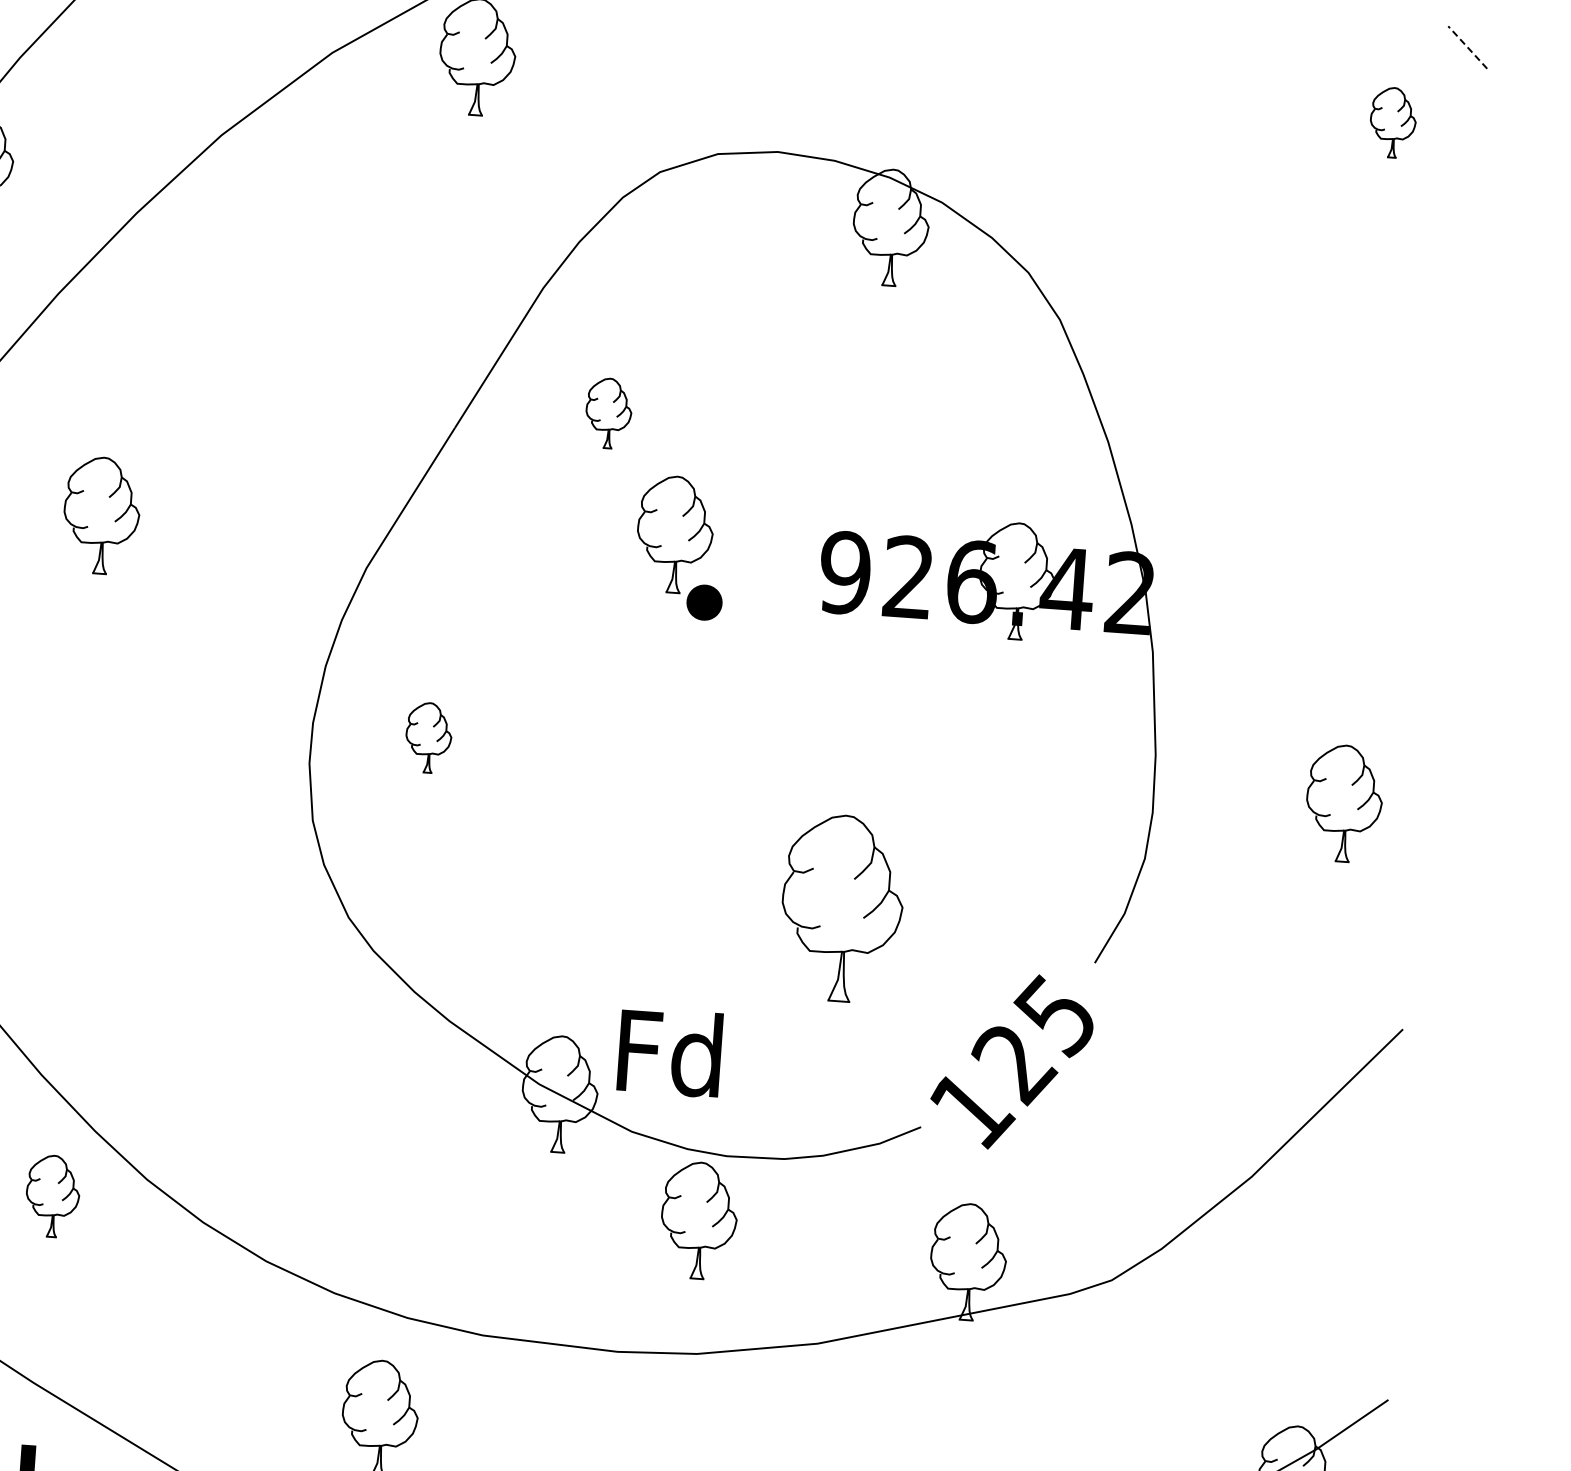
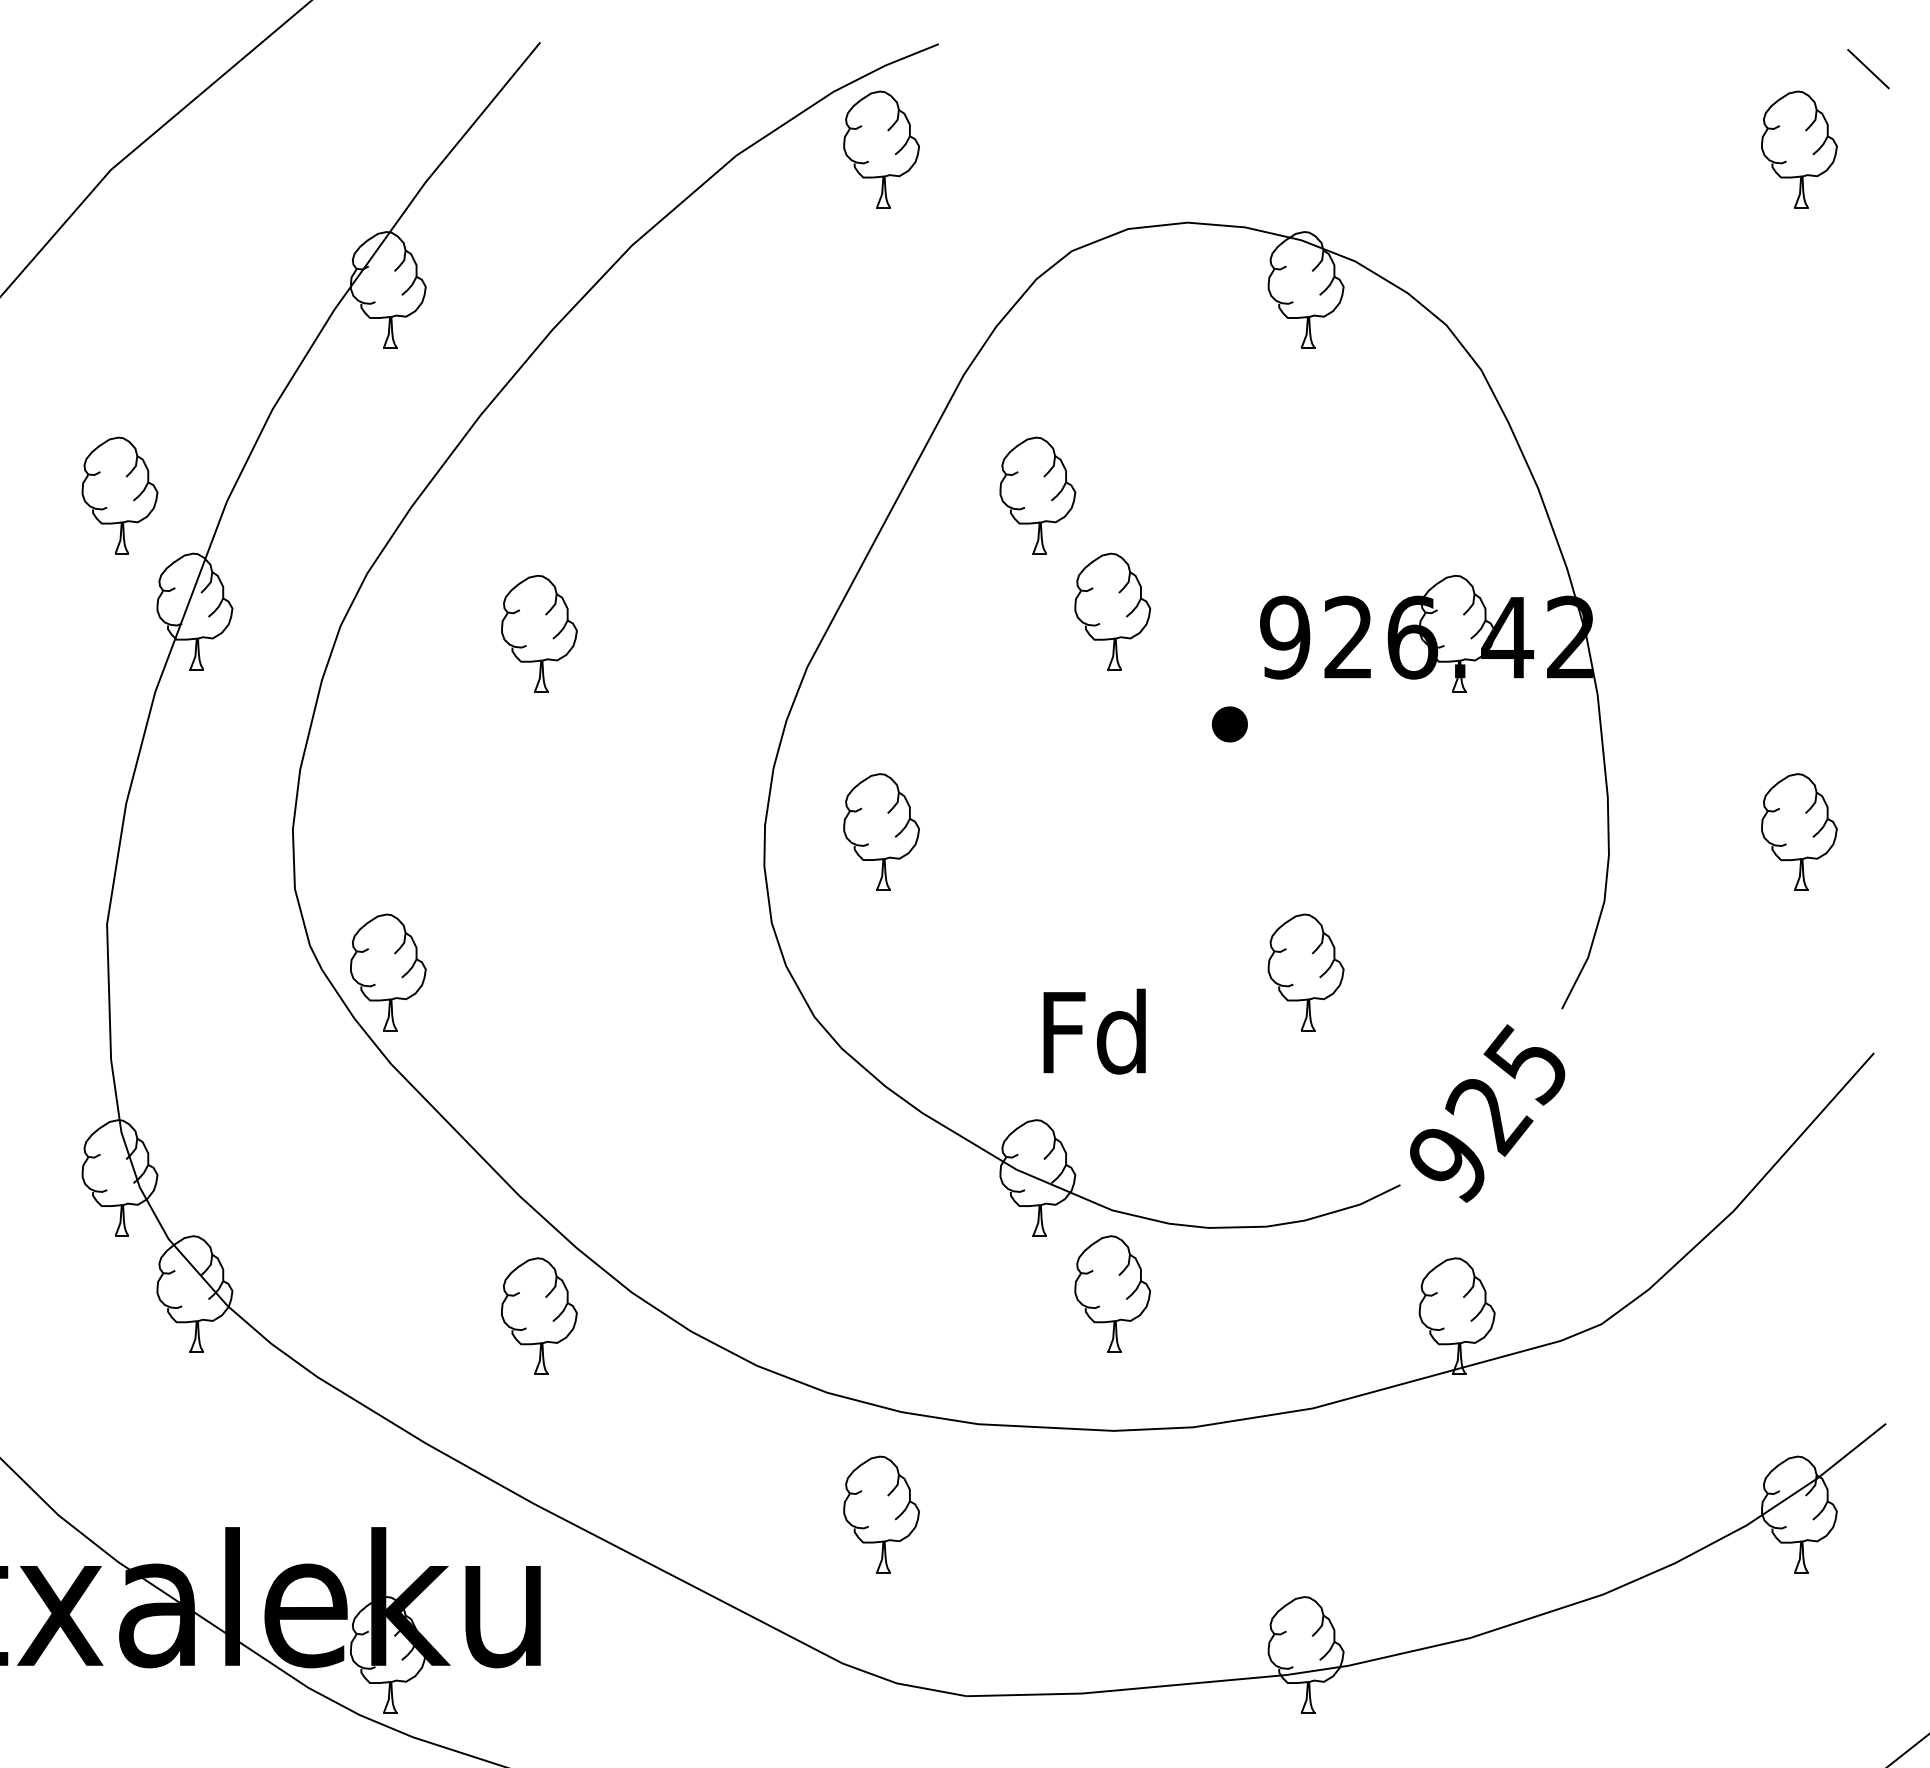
line: (1467, 47) -> (1868, 69), dashed -> solid
part: (1393, 122) -> (1799, 149), size x1.67
part: (608, 413) -> (1037, 495), size x1.67
part: (704, 602) -> (1229, 724), moved
part: (428, 737) -> (881, 831), size x1.67
part: (841, 908) -> (1305, 972), size x0.62
text: (669, 1052) -> (1094, 1031), moved
text: (972, 1111) -> (1450, 1165), 125 -> 925
part: (53, 1195) -> (539, 1315), size x1.43
part: (698, 1219) -> (1112, 1293), moved

